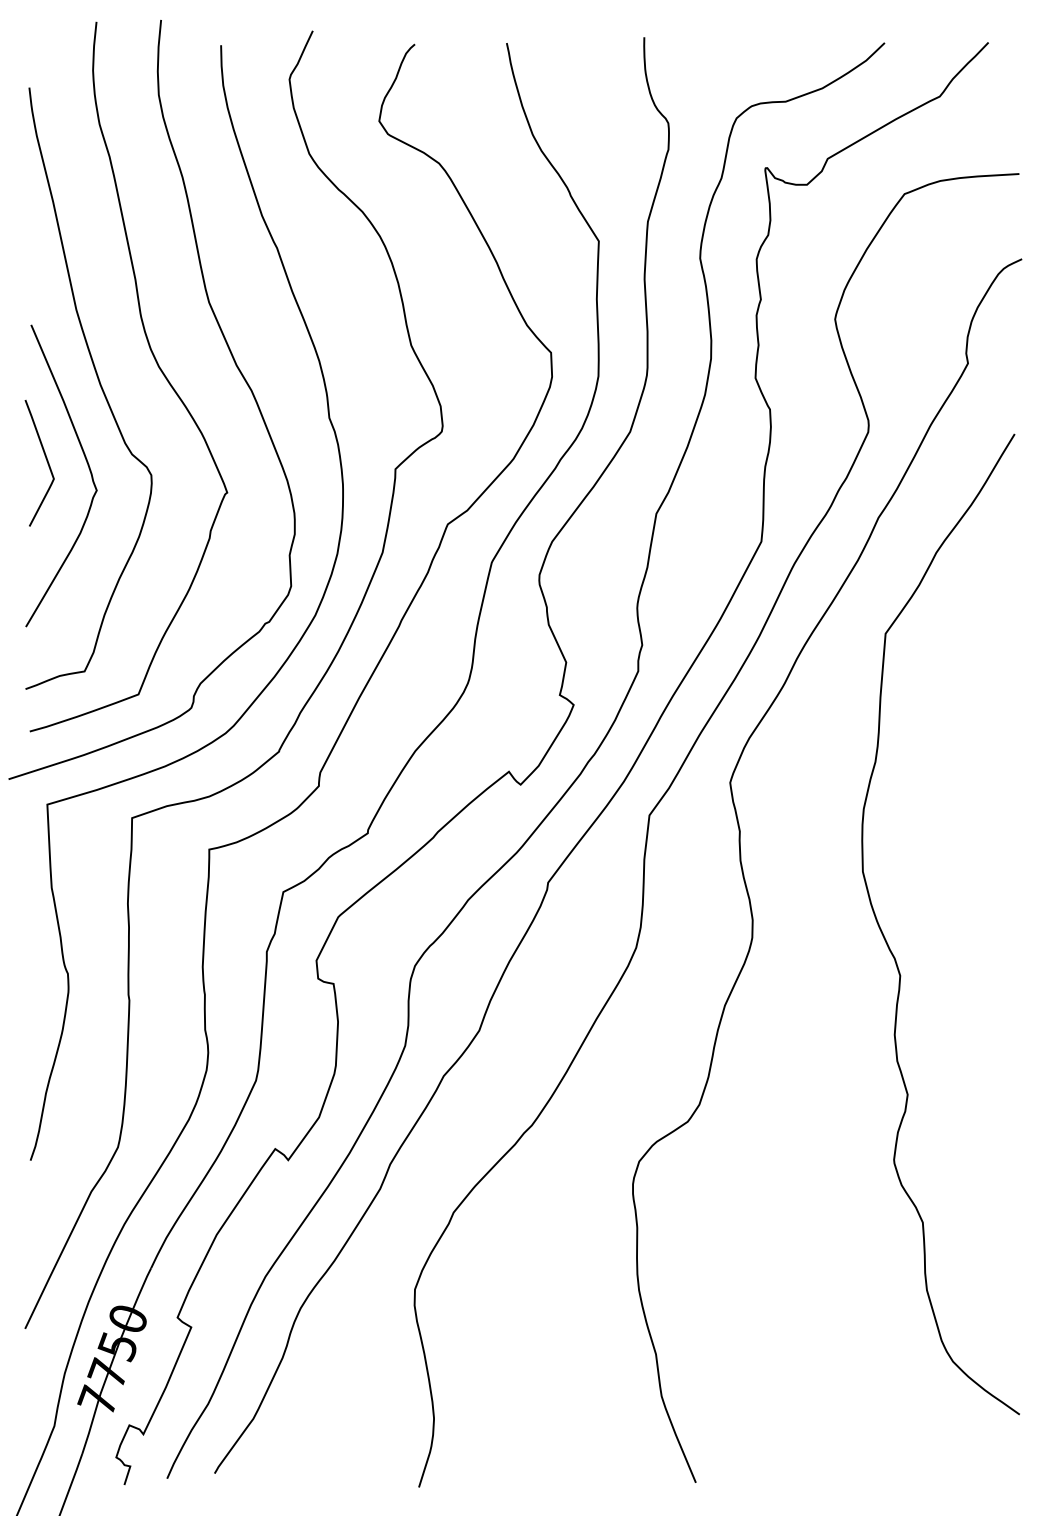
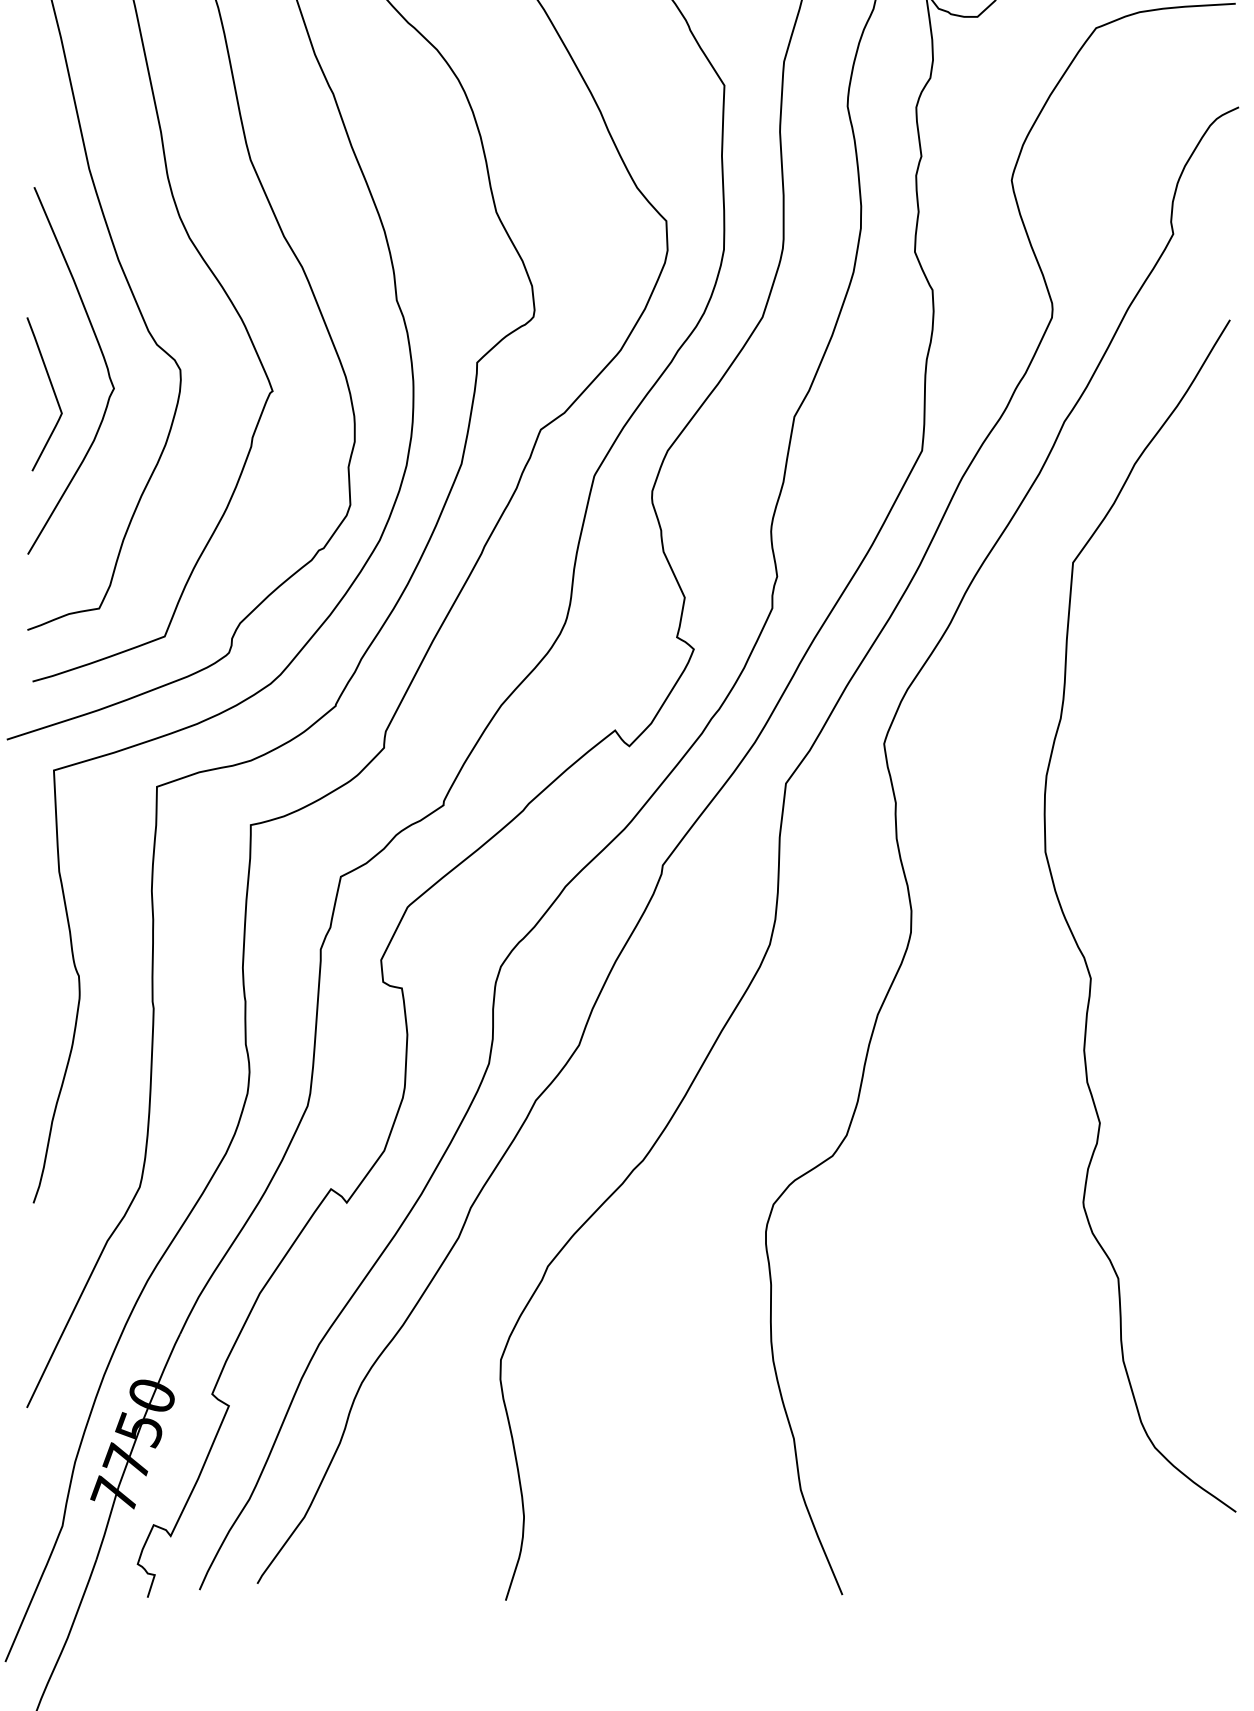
curve: (46, 461) -> (52, 392), moved

